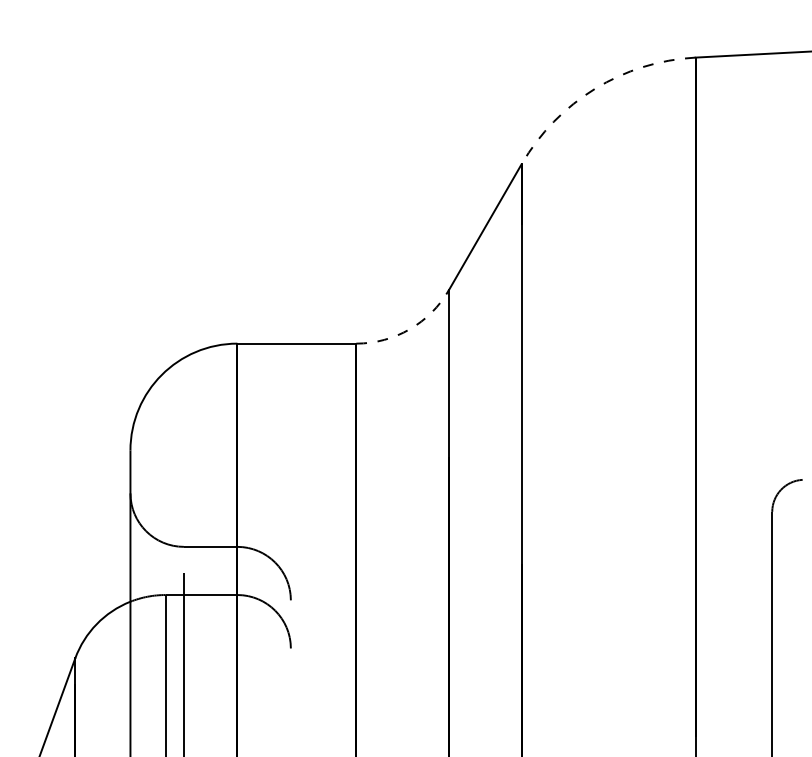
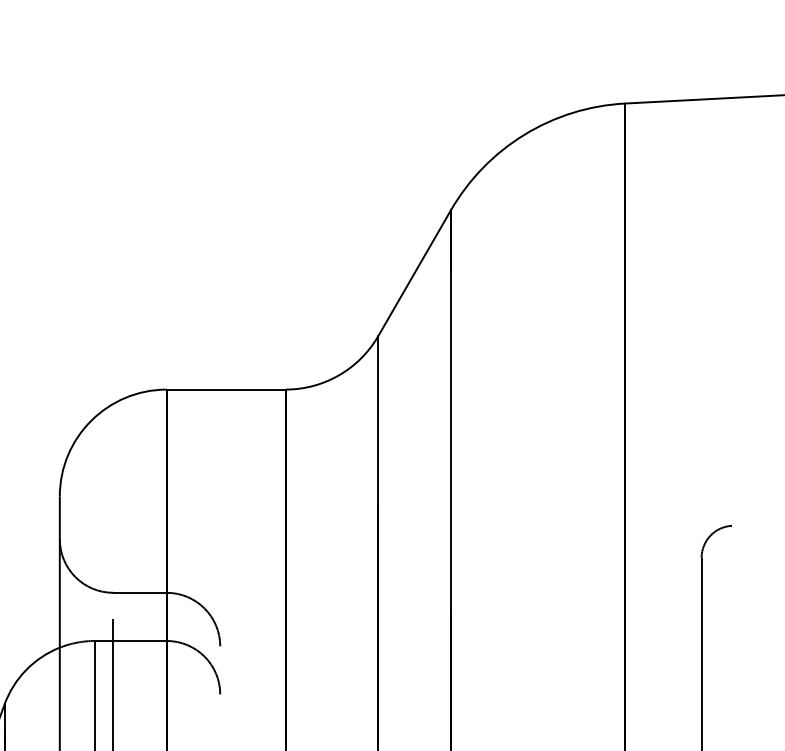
arc: (595, 88) -> (524, 134), dashed -> solid
arc: (409, 329) -> (338, 375), dashed -> solid

